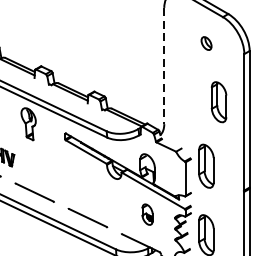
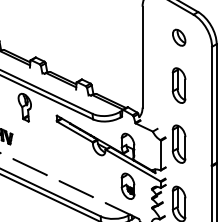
part: (206, 43) -> (179, 37), size x1.43
line: (164, 66) -> (142, 57), dashed -> solid
part: (218, 102) -> (178, 85), moved
part: (146, 213) -> (127, 185), size x1.43

